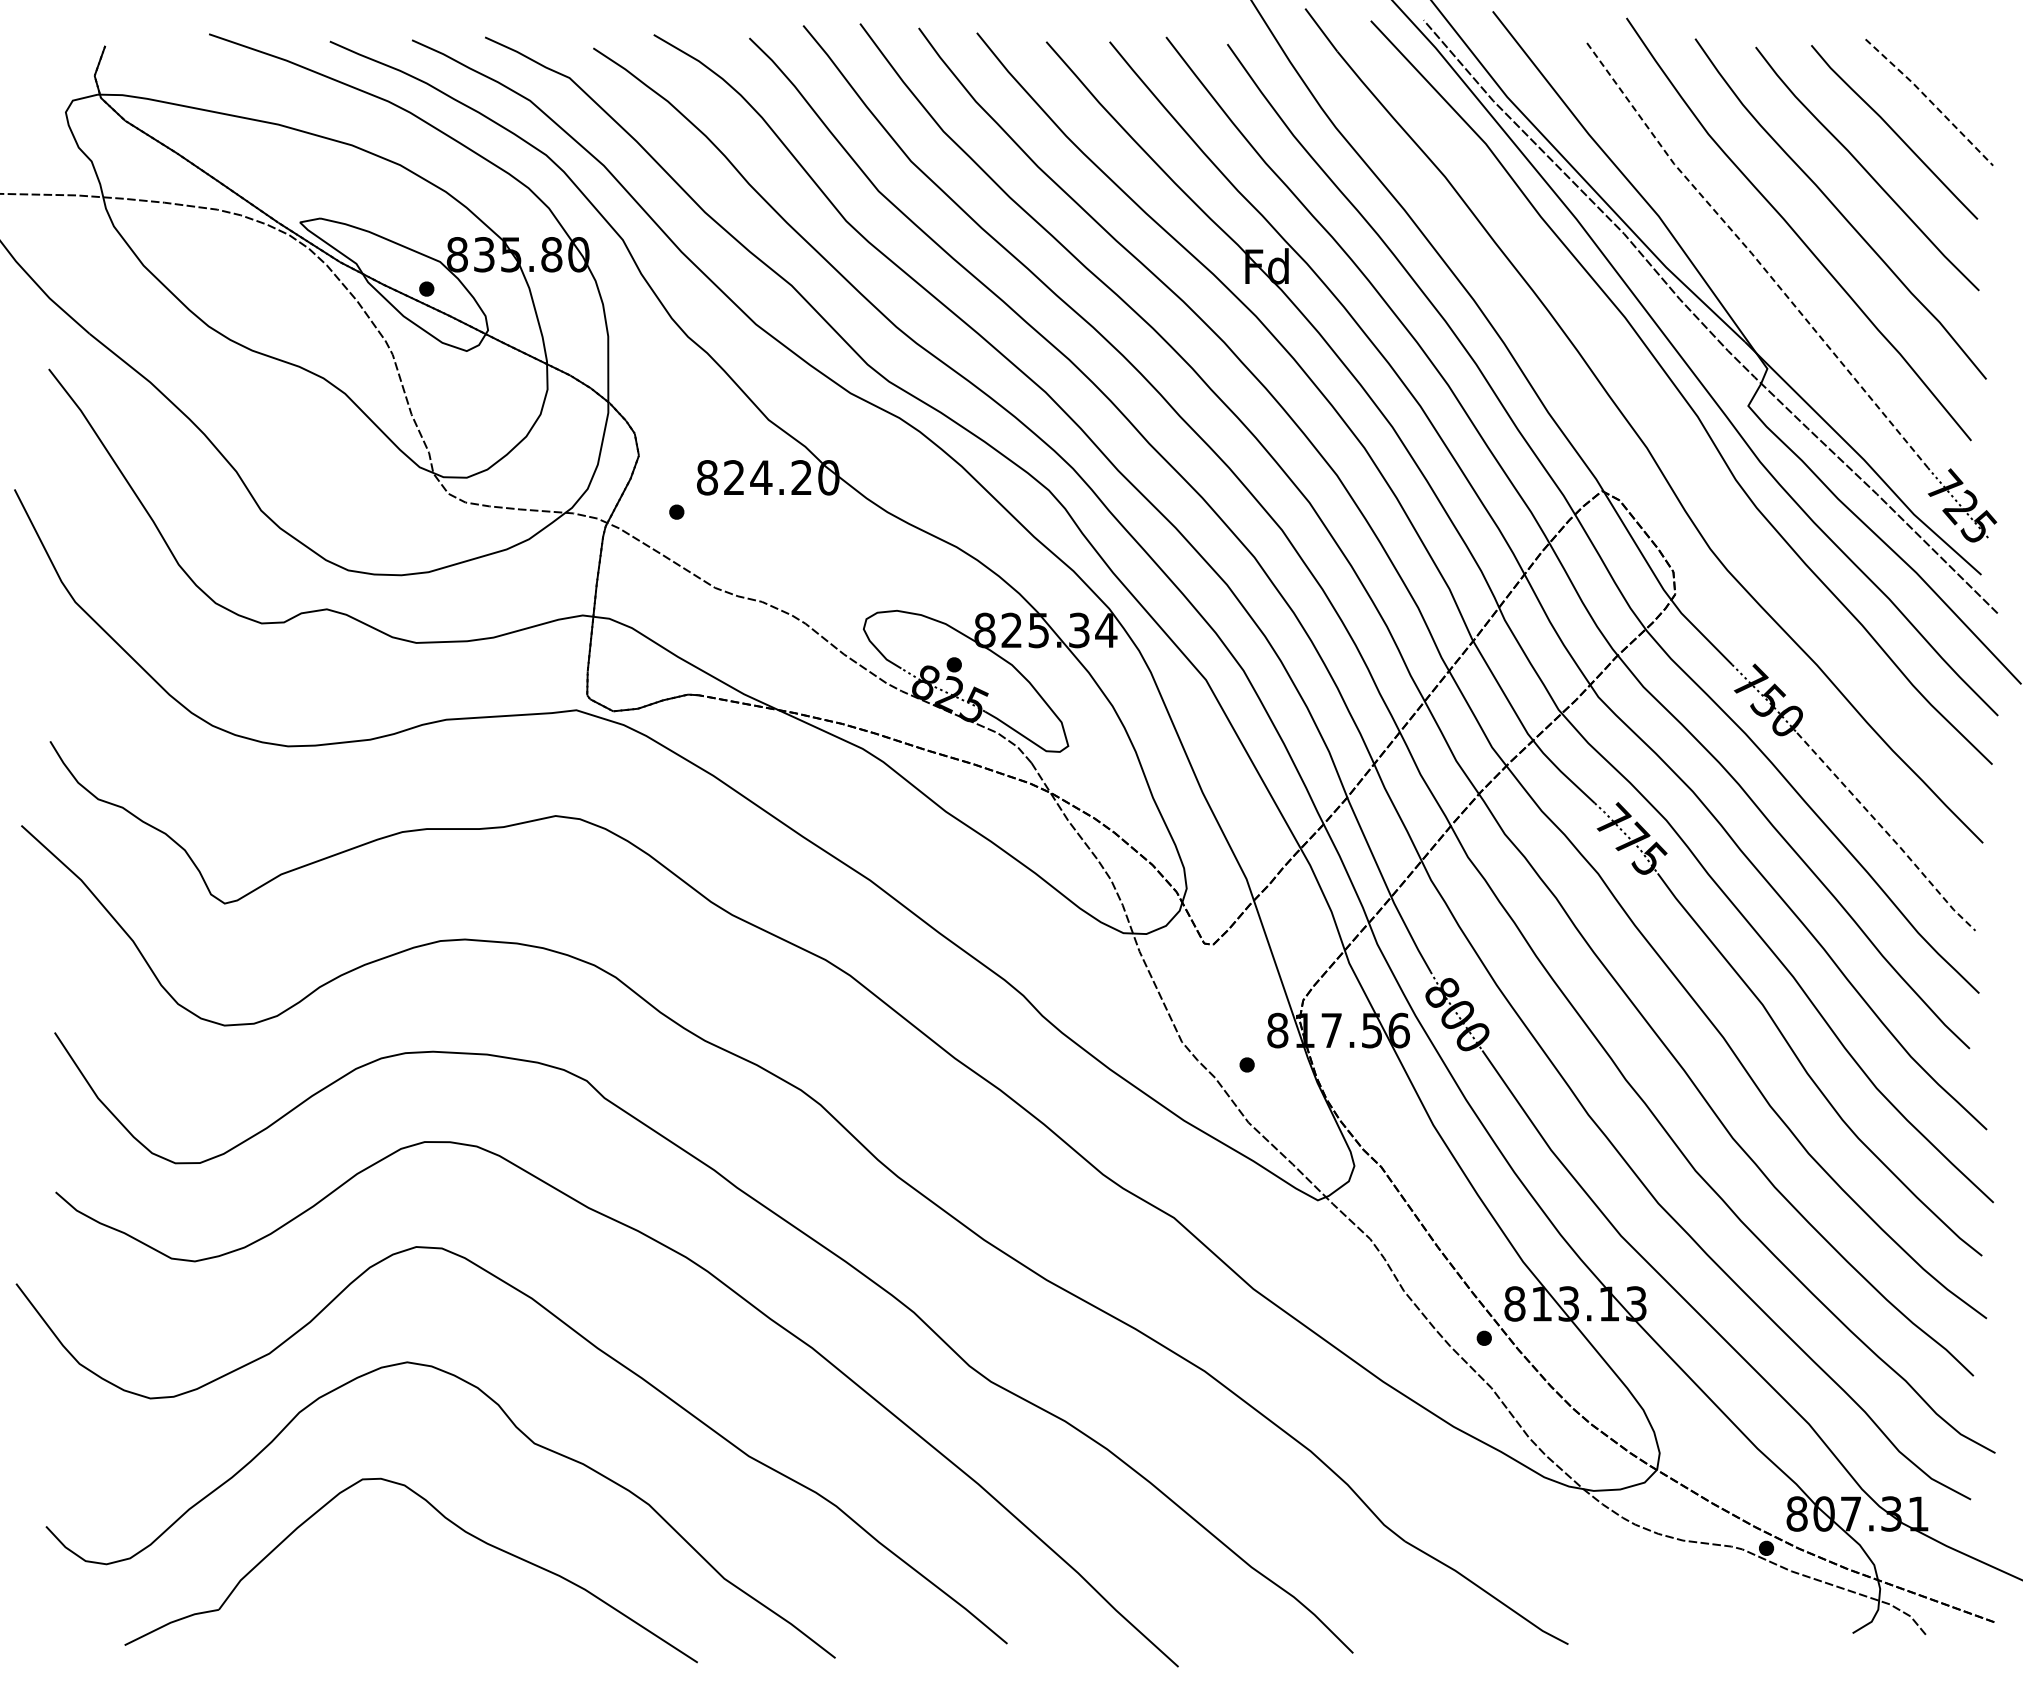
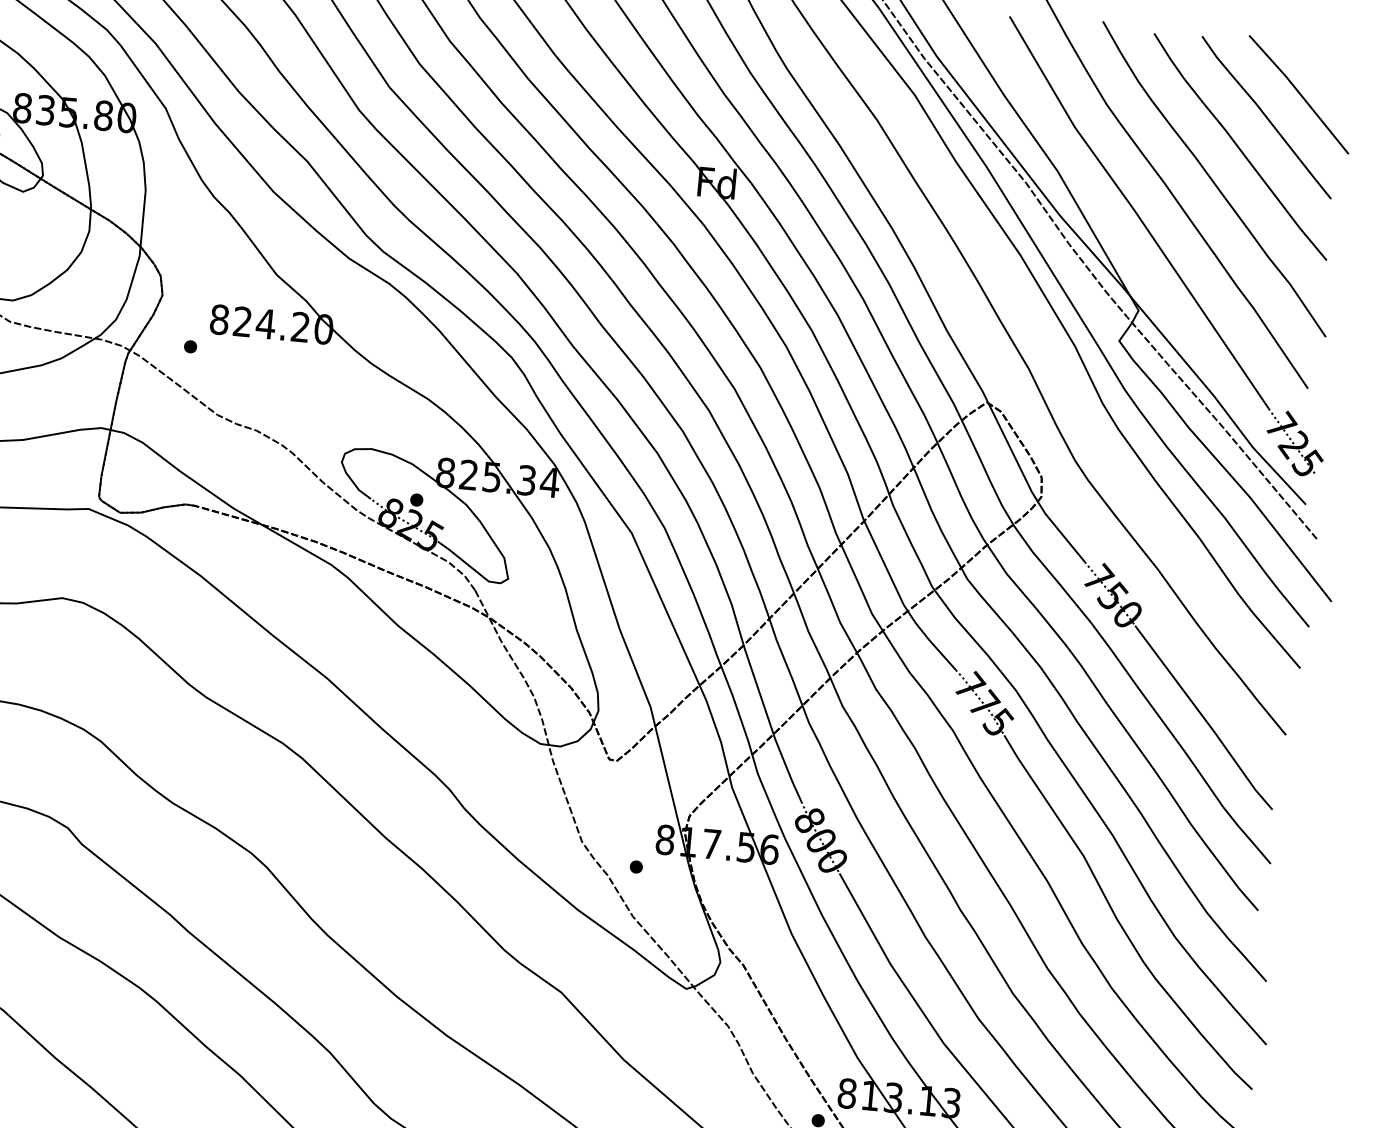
line: (1930, 101) -> (1299, 94), dashed -> solid
line: (1754, 256) -> (1136, 213), dashed -> solid
line: (1887, 833) -> (1204, 719), dashed -> solid

